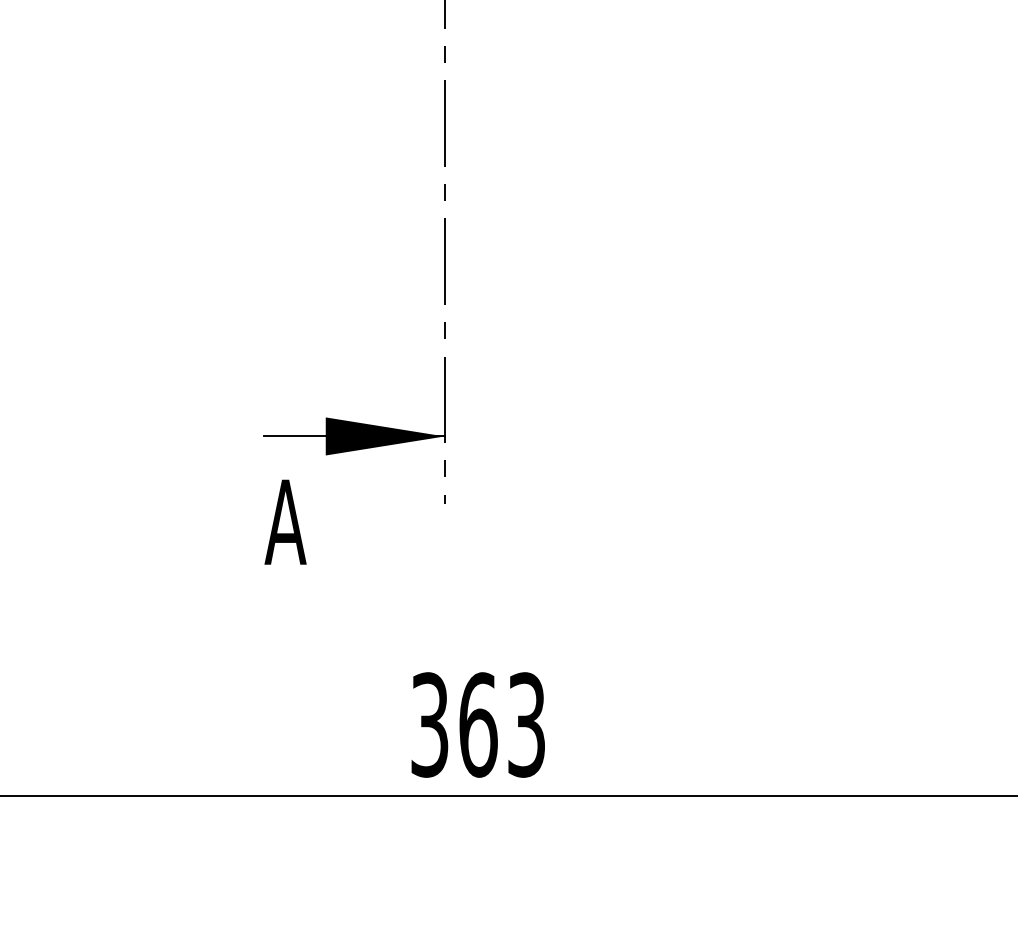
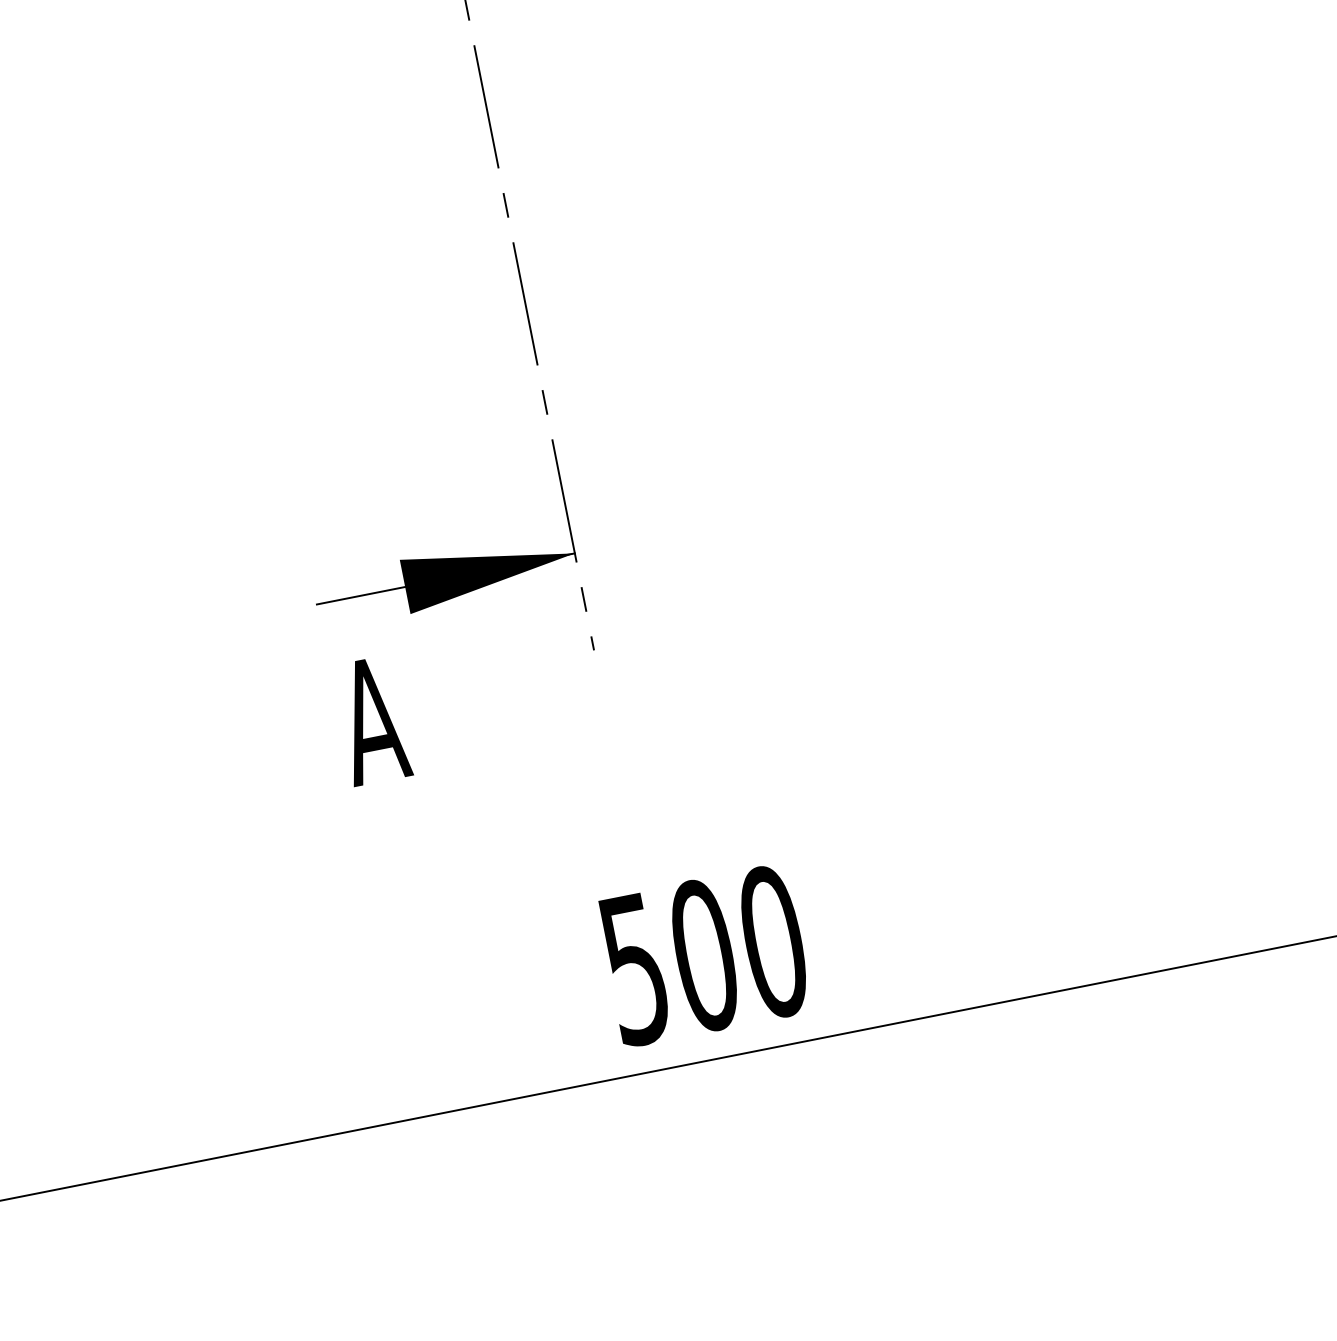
text: (478, 724) -> (704, 954), 363 -> 500

